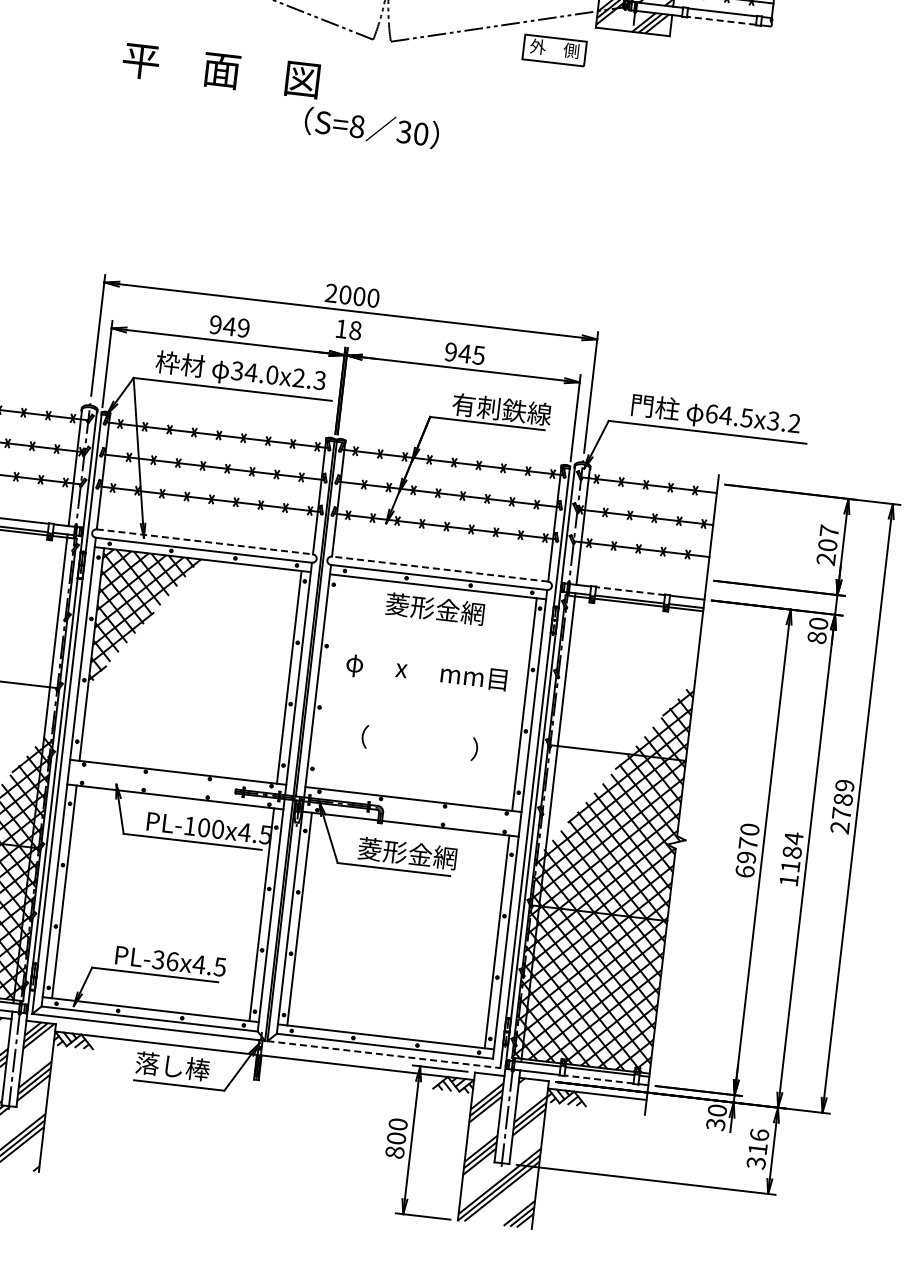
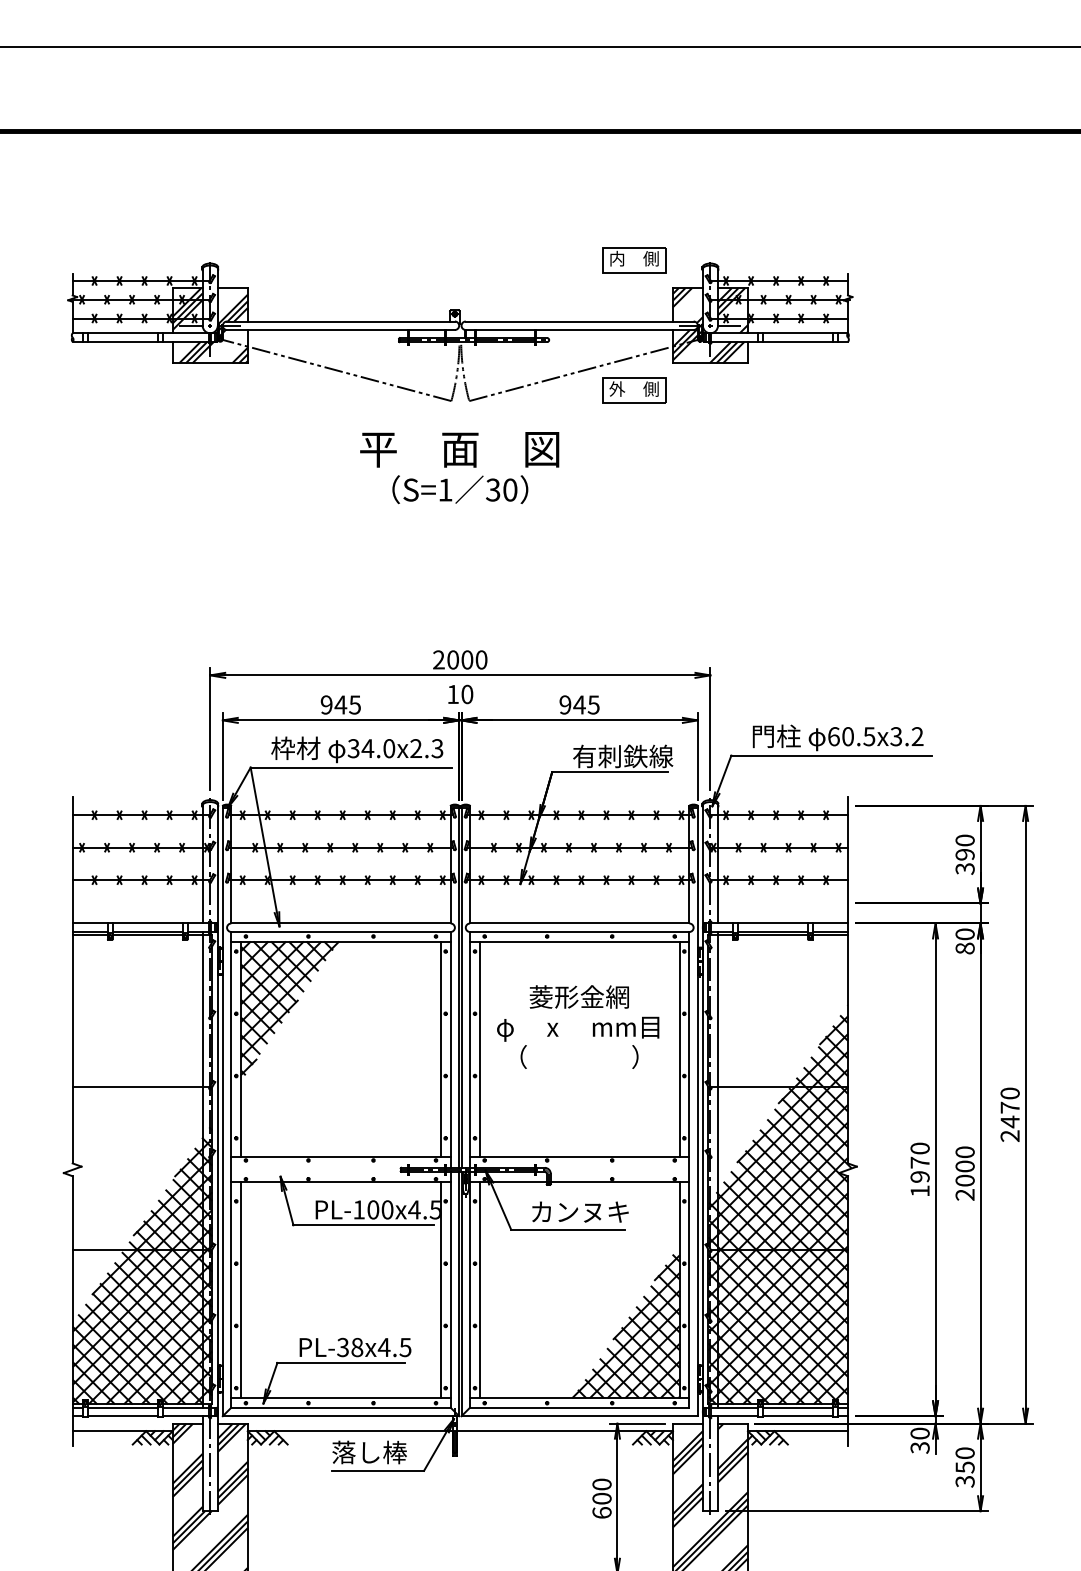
line: (721, 20) -> (797, 341), dashed -> solid
text: (221, 70) -> (459, 449), moved
text: (357, 126) -> (445, 489), S=8 -> S=1
text: (243, 327) -> (354, 704), 949 -> 945
text: (355, 330) -> (467, 694), 18 -> 10
text: (725, 415) -> (847, 736), 64.5x3.2 -> 60.5x3.2
line: (204, 541) -> (340, 923), dashed -> solid
text: (827, 544) -> (964, 854), 207 -> 390
line: (439, 569) -> (579, 923), dashed -> solid
line: (630, 591) -> (772, 923), dashed -> solid
text: (434, 608) -> (578, 996), moved
line: (327, 681) -> (479, 1049), added
text: (419, 742) -> (579, 1056), moved
text: (842, 799) -> (1009, 1107), 2789 -> 2470
text: (407, 852) -> (579, 1211), 菱形金網 -> カンヌキ
text: (790, 859) -> (964, 1173), 1184 -> 2000
text: (744, 870) -> (919, 1190), 6970 -> 1970
text: (172, 961) -> (357, 1347), PL-36x4.5 -> PL-38x4.5
hatch: (439, 971) -> (625, 1326), added
line: (384, 1055) -> (580, 1416), dashed -> solid
line: (598, 1079) -> (797, 1416), dashed -> solid
text: (758, 1142) -> (964, 1460), 316 -> 350
text: (394, 1152) -> (601, 1512), 800 -> 600

